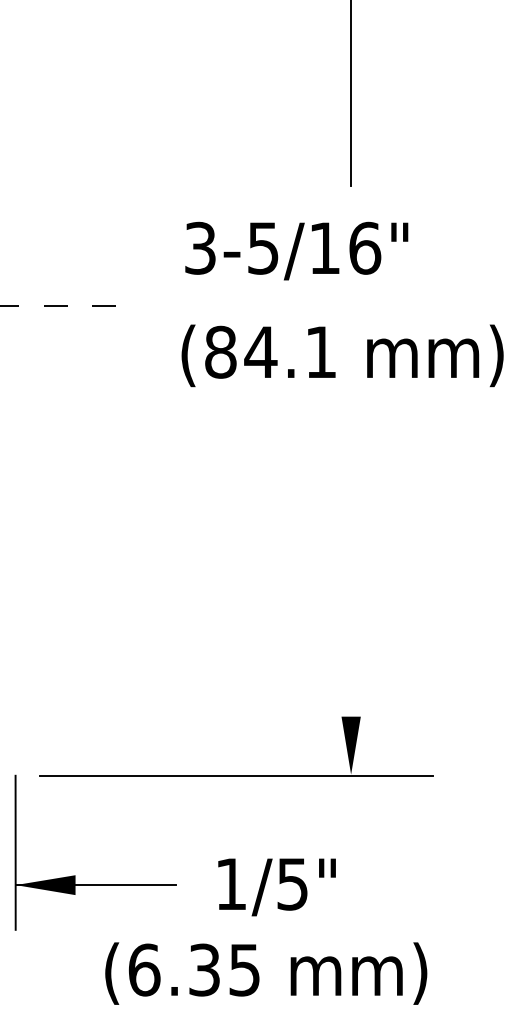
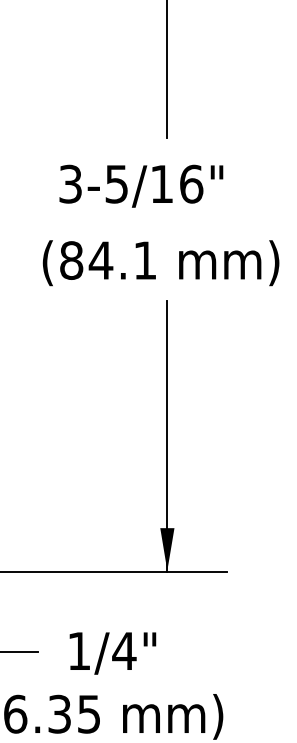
text: (296, 250) -> (141, 185), moved
line: (351, 590) -> (167, 435), added
text: (292, 884) -> (124, 651), 1/5" -> 1/4"

